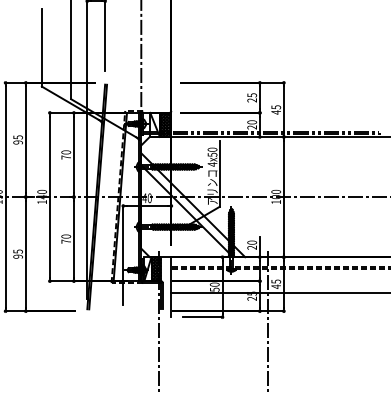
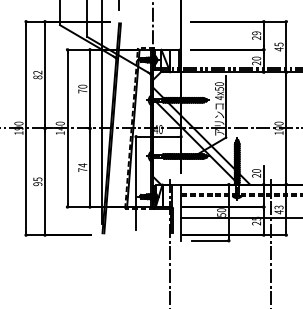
text: (251, 95) -> (255, 33), 25 -> 29
hatch: (164, 124) -> (174, 60), removed
text: (18, 139) -> (38, 74), 95 -> 82
text: (66, 236) -> (83, 165), 70 -> 74
hatch: (156, 269) -> (167, 196), removed
text: (275, 281) -> (278, 207), 45 -> 43

